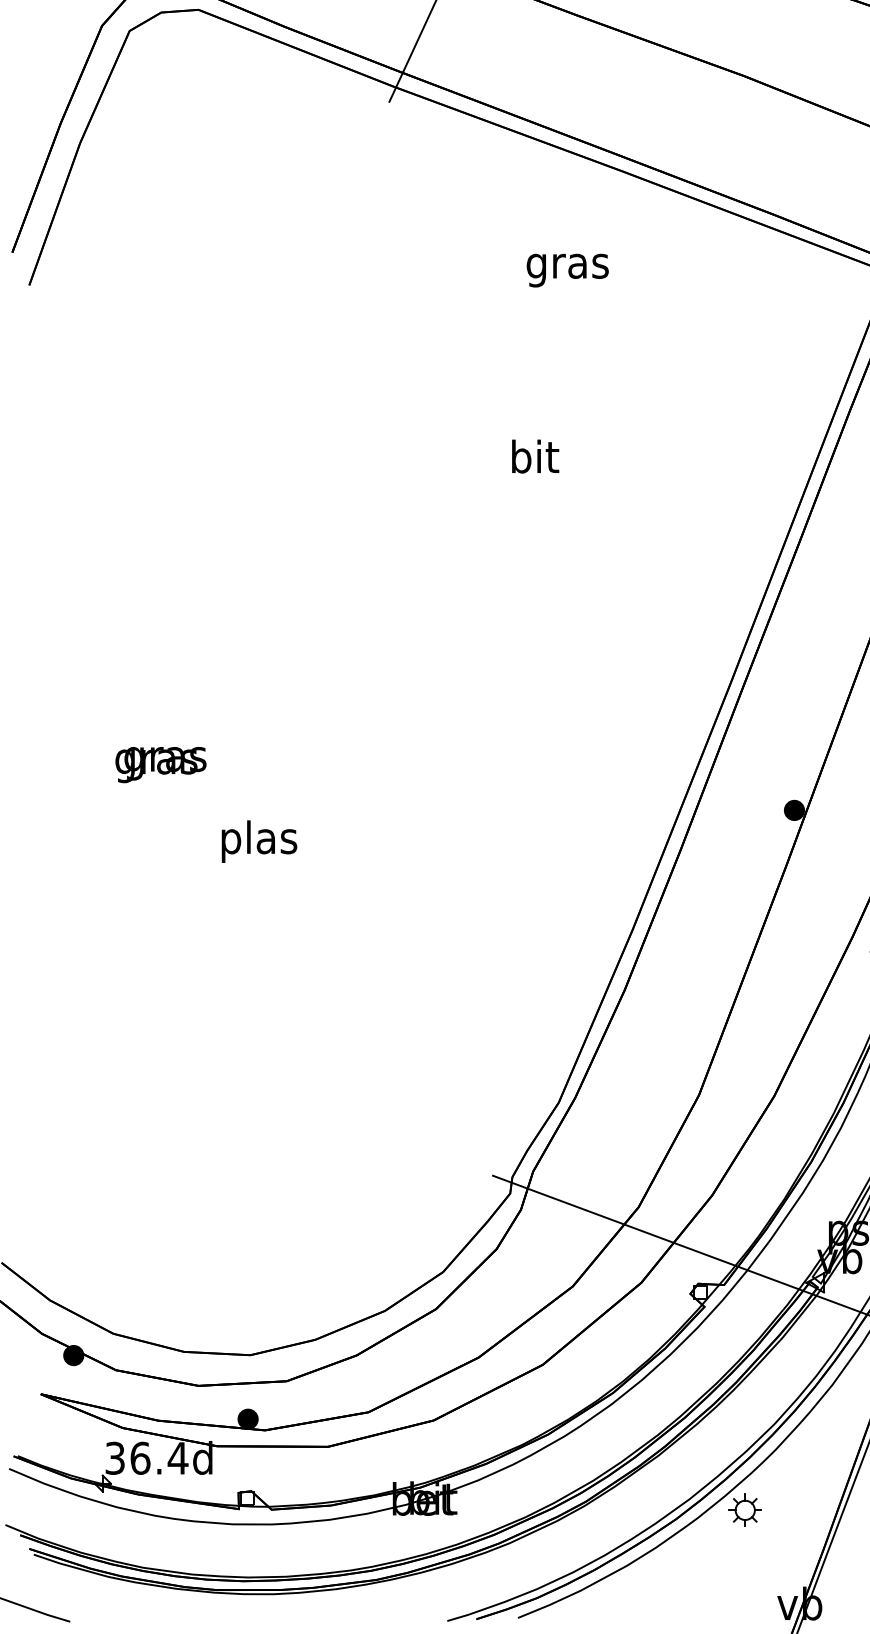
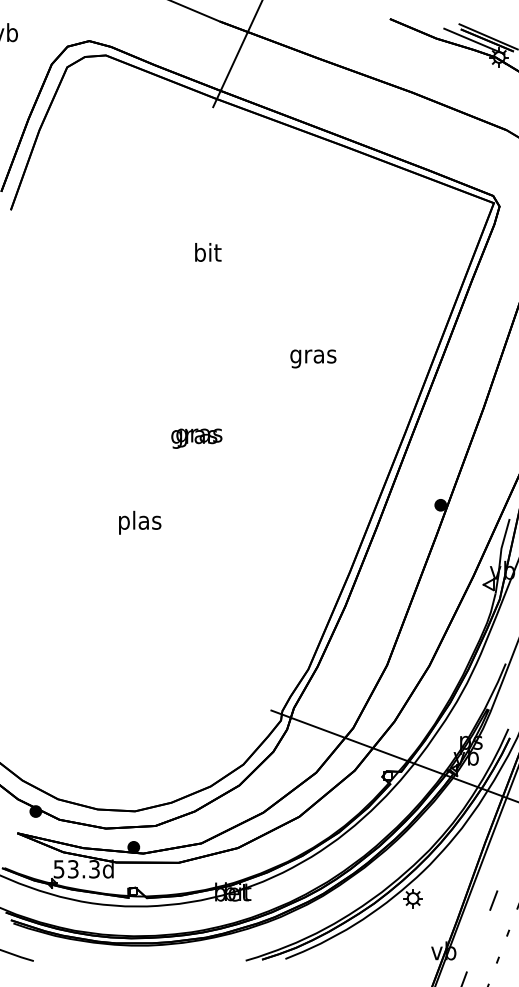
text: (567, 269) -> (313, 358), moved
text: (535, 456) -> (208, 252), moved
text: (160, 764) -> (196, 438), moved
text: (147, 1458) -> (77, 869), 36.4d -> 53.3d

